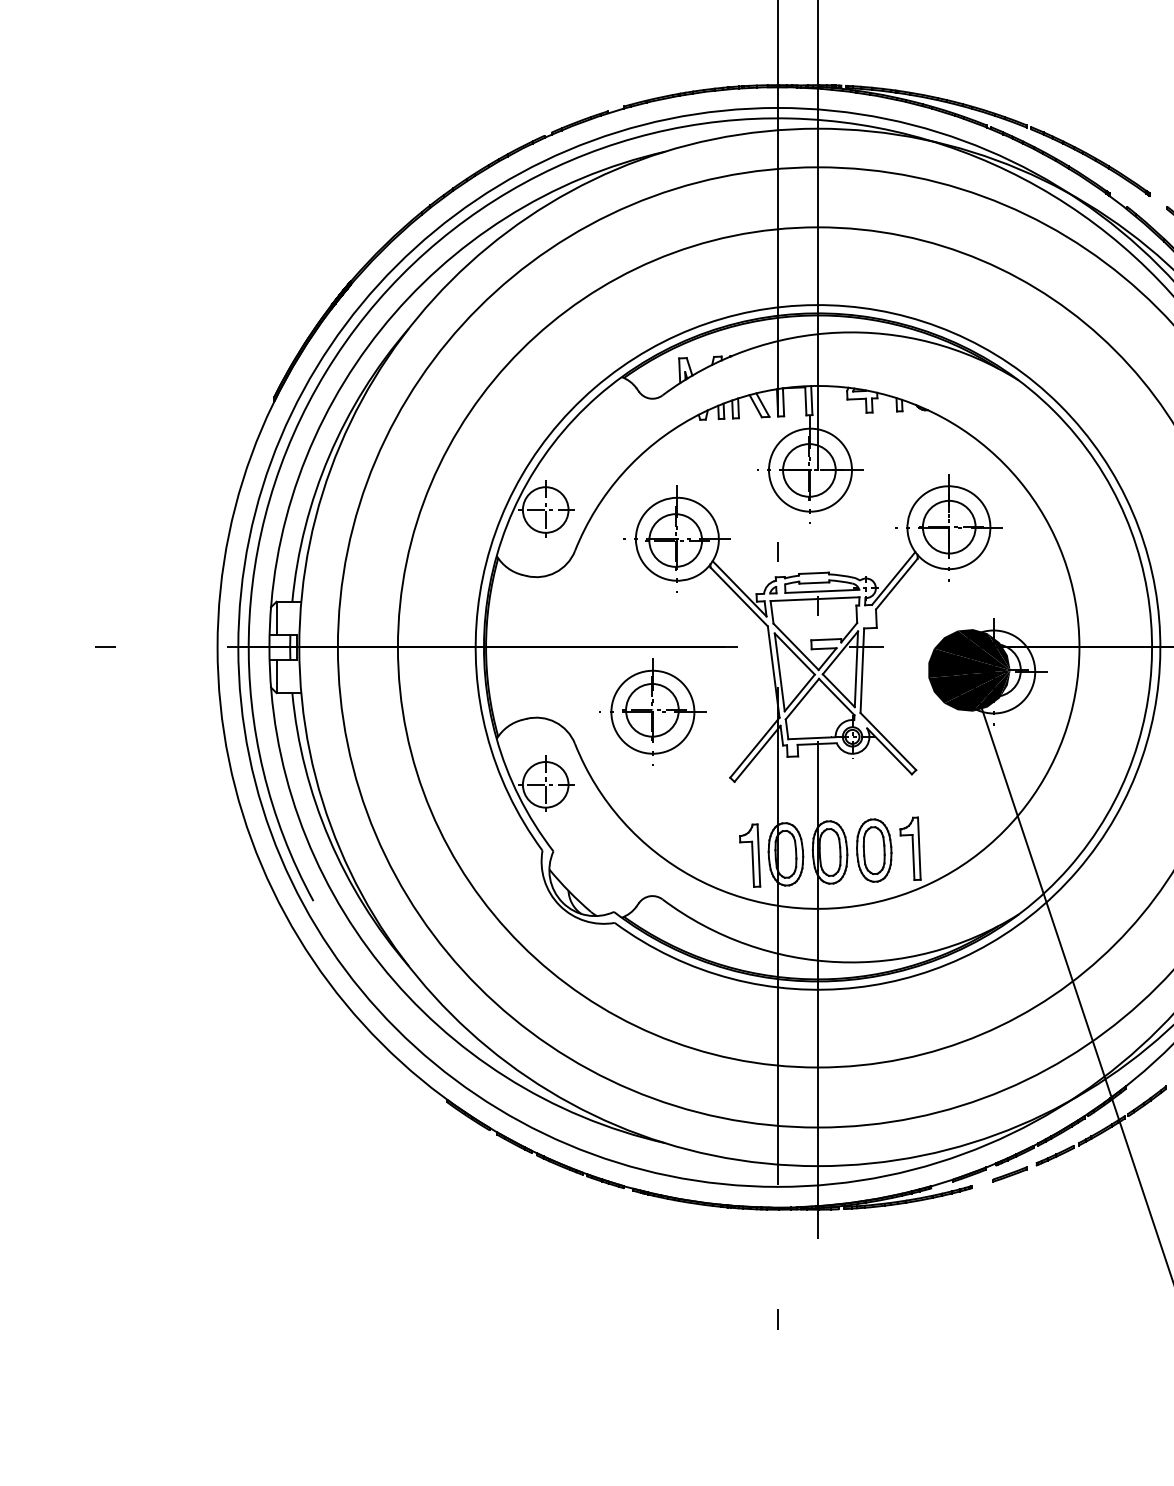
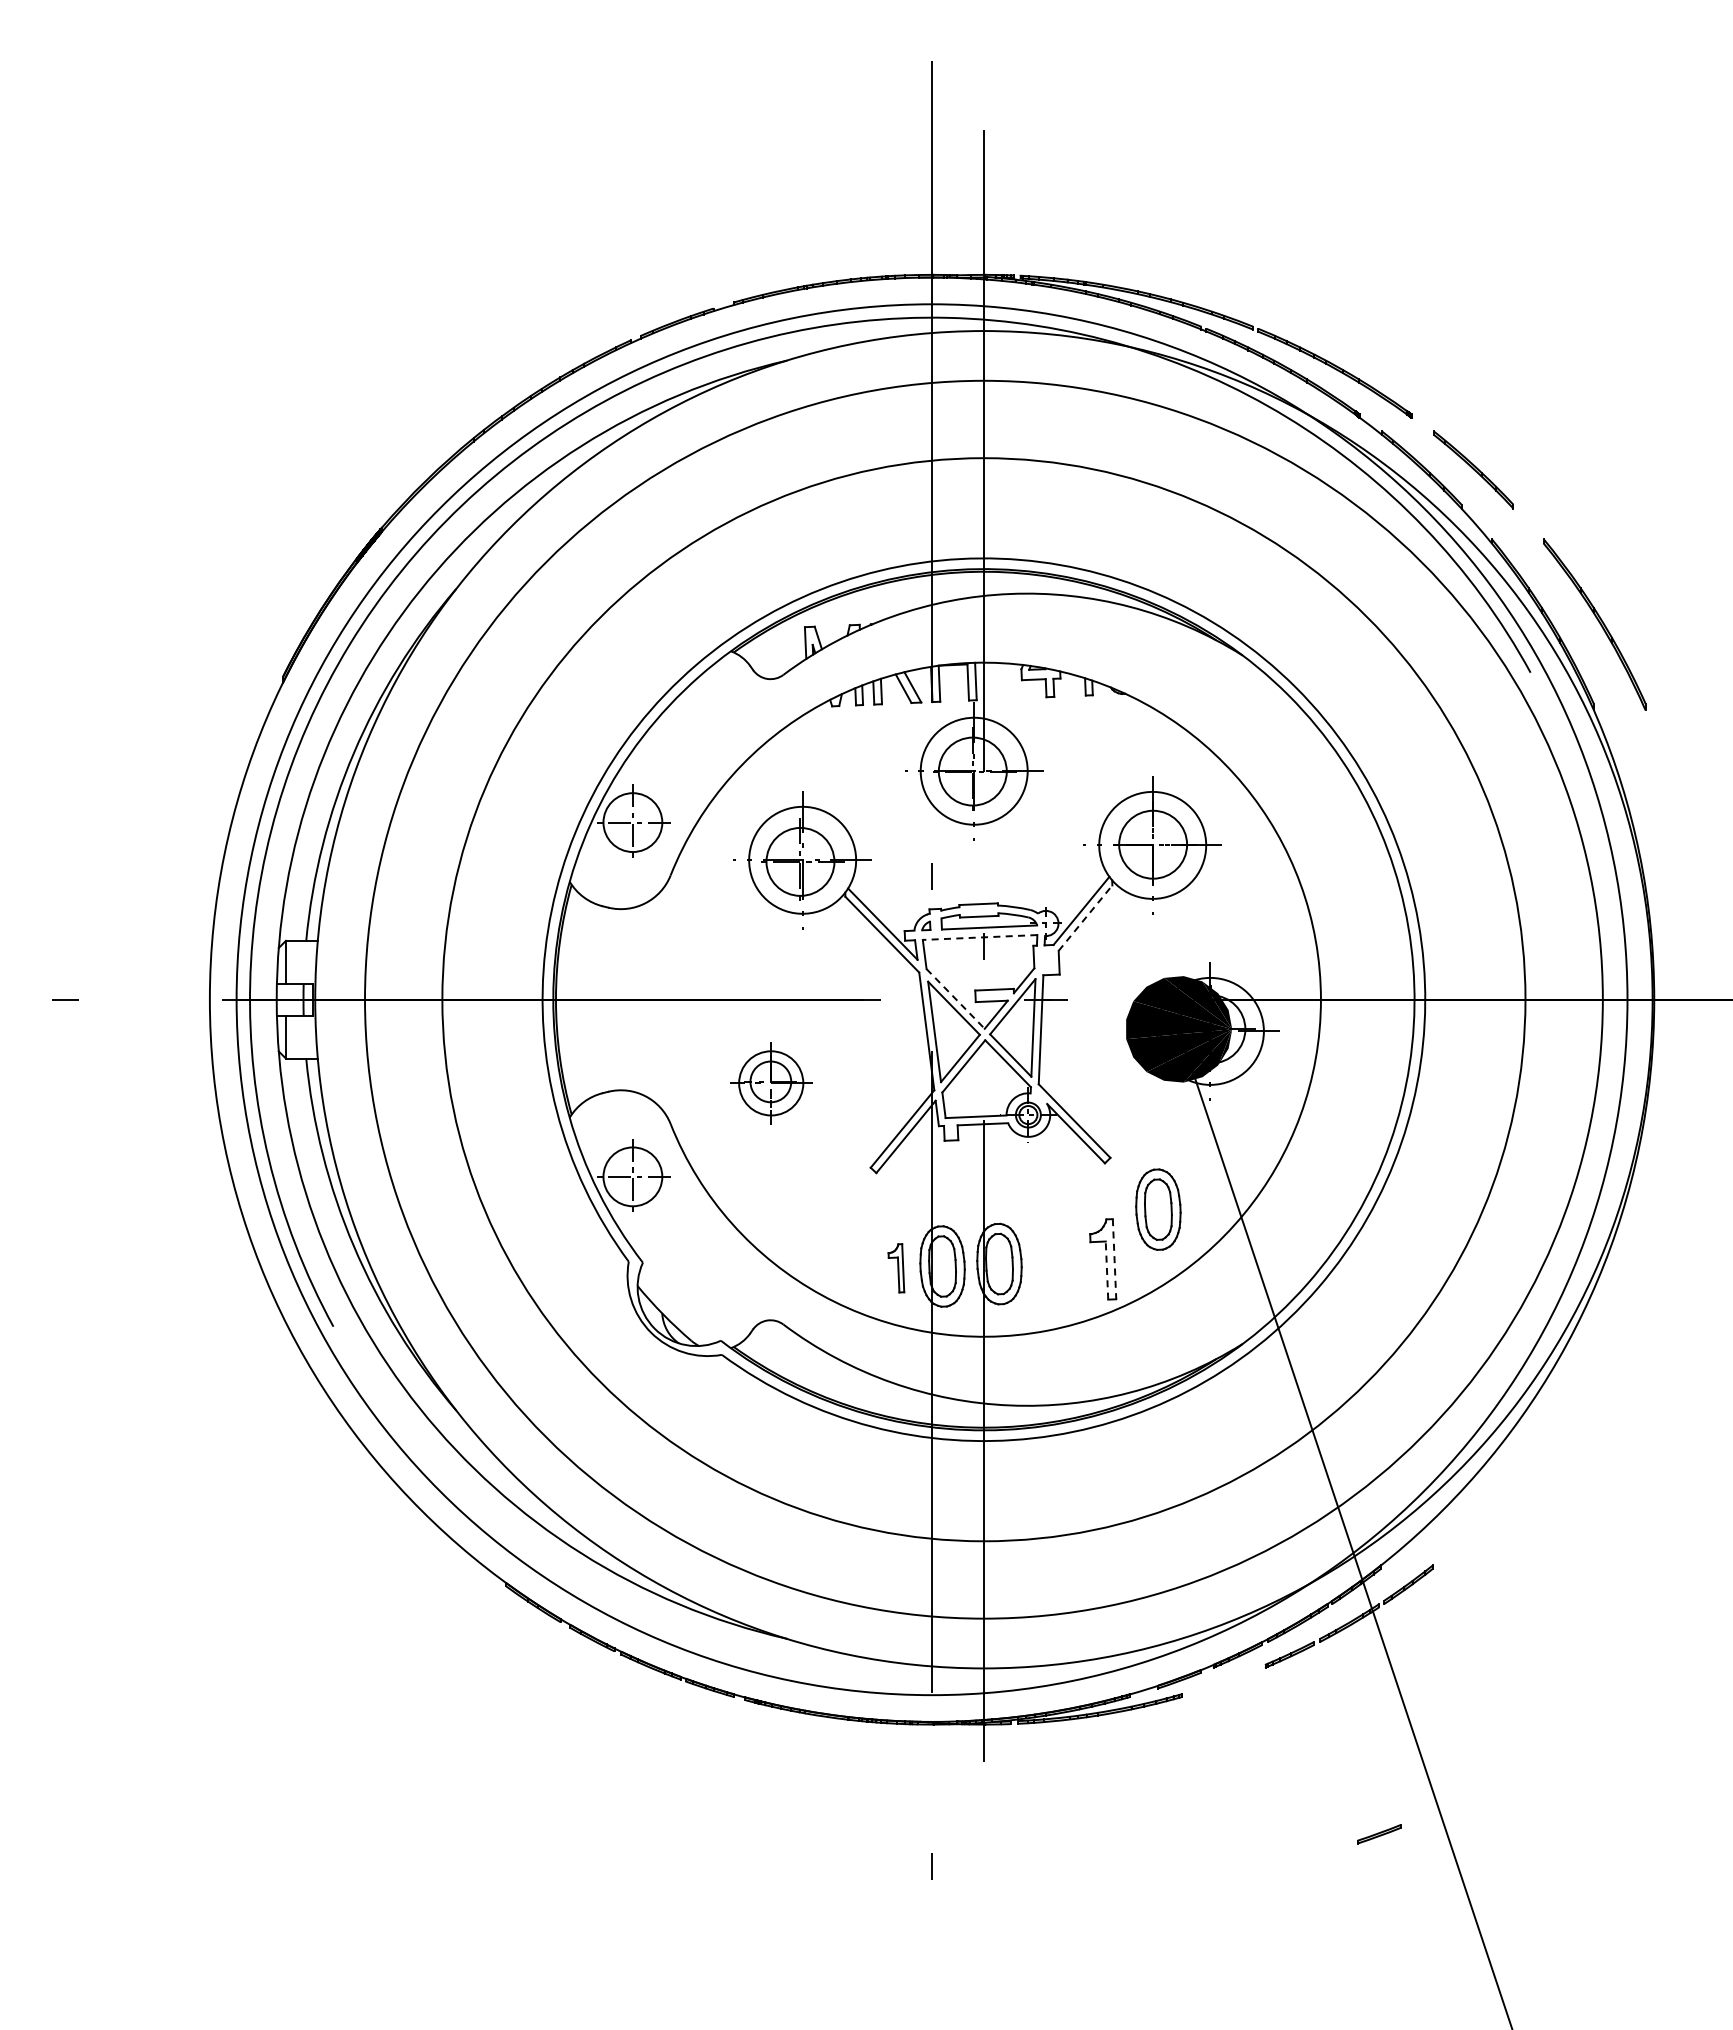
line: (896, 583) -> (1085, 917), solid -> dashed
line: (814, 599) -> (979, 937), solid -> dashed
line: (795, 646) -> (955, 998), solid -> dashed
part: (653, 712) -> (771, 1083), size x0.6
line: (919, 848) -> (1114, 1259), solid -> dashed
part: (874, 850) -> (1158, 1209), moved
part: (750, 855) -> (896, 1268), size x0.6
line: (913, 857) -> (1106, 1270), solid -> dashed
part: (1010, 1174) -> (1379, 1834), moved

